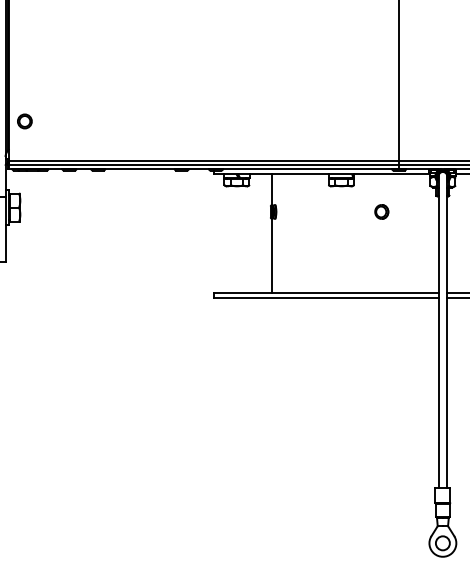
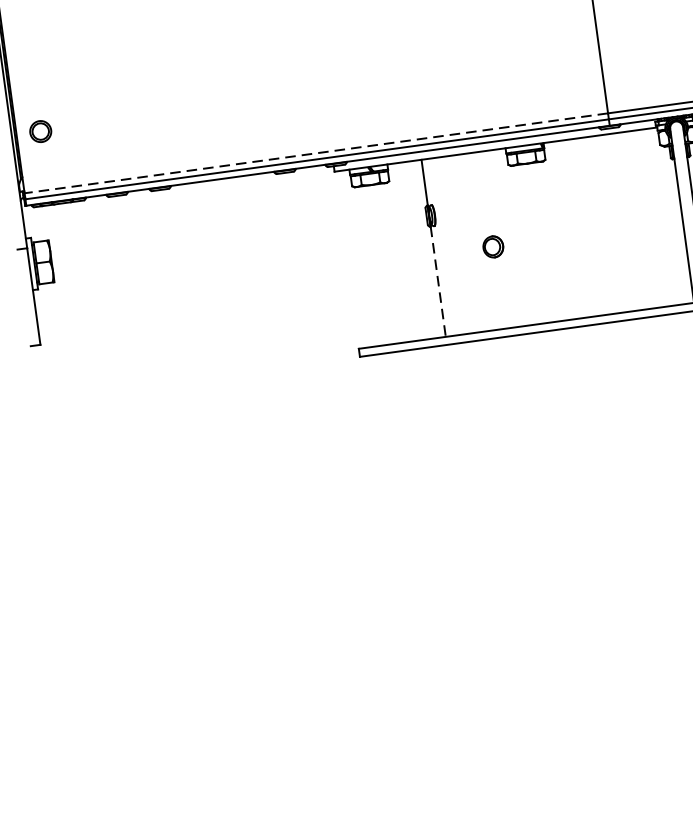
line: (203, 160) -> (315, 153), solid -> dashed
part: (381, 211) -> (492, 246), moved
line: (272, 255) -> (438, 281), solid -> dashed

